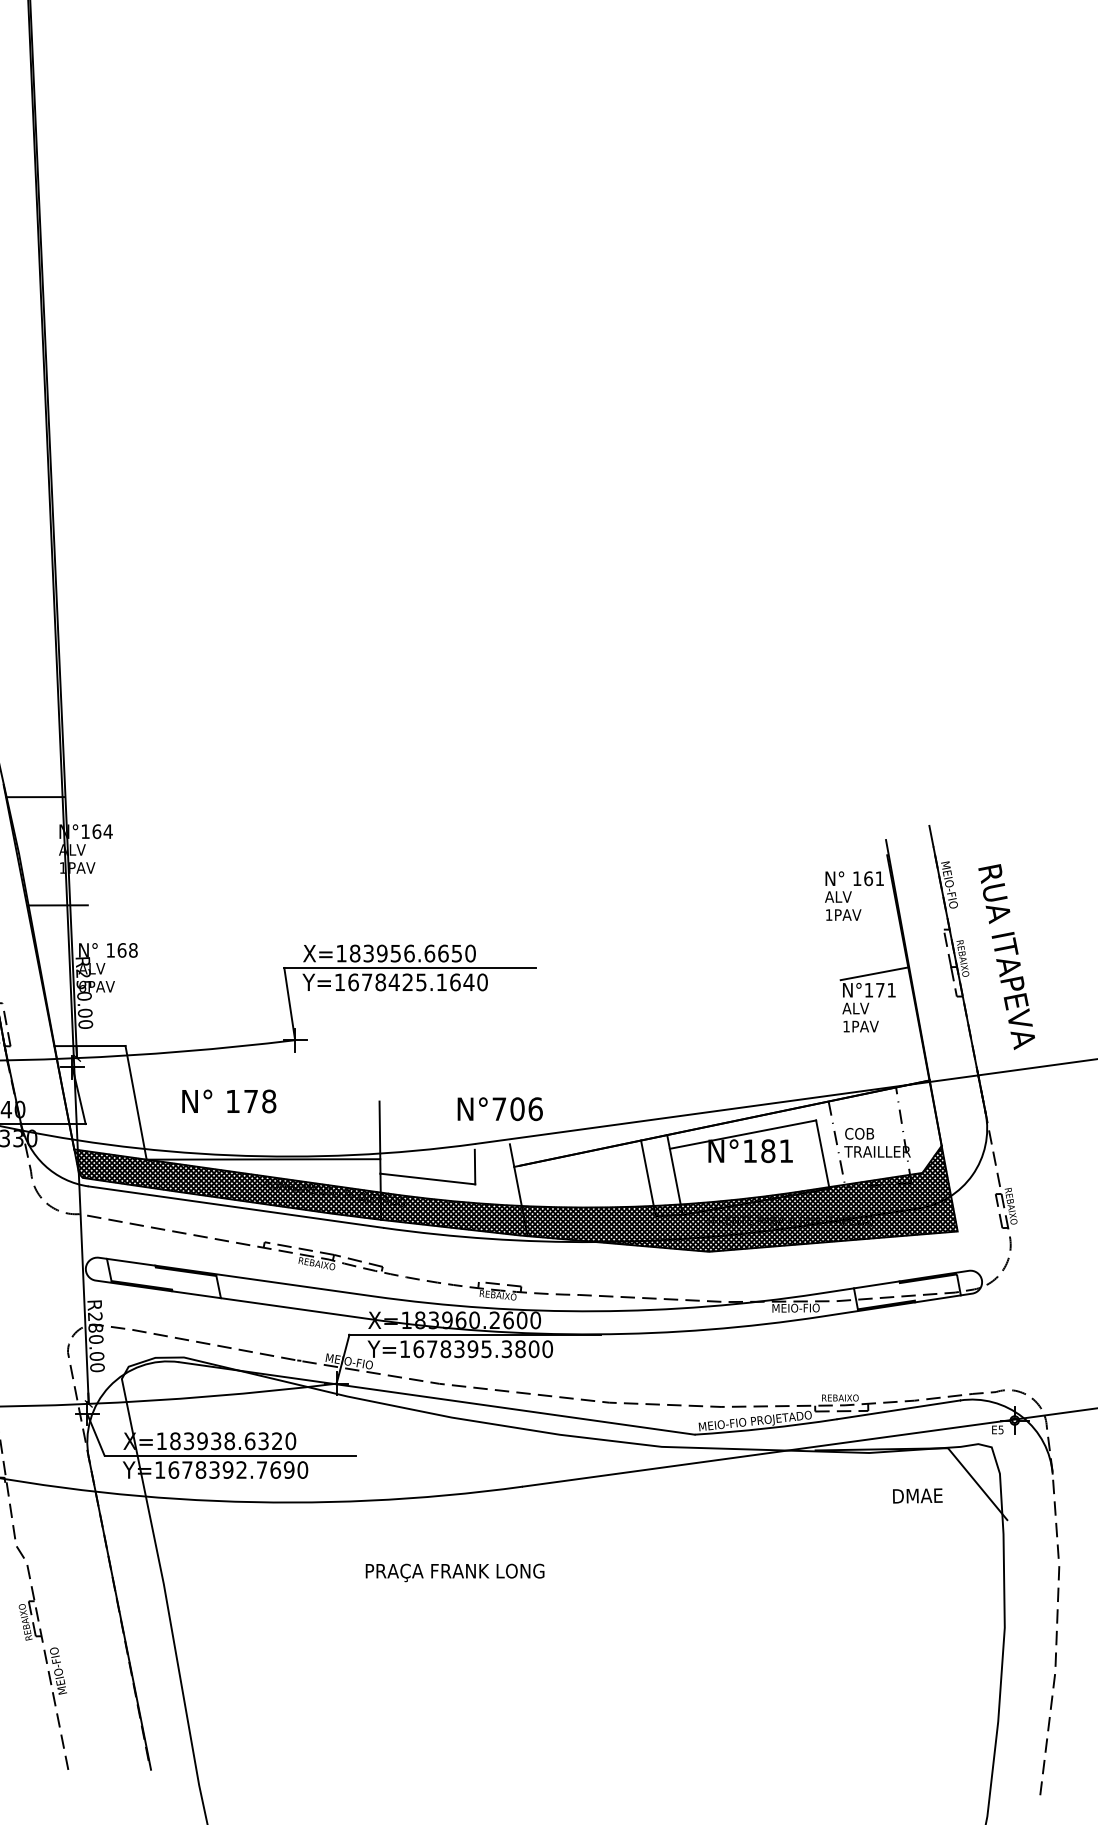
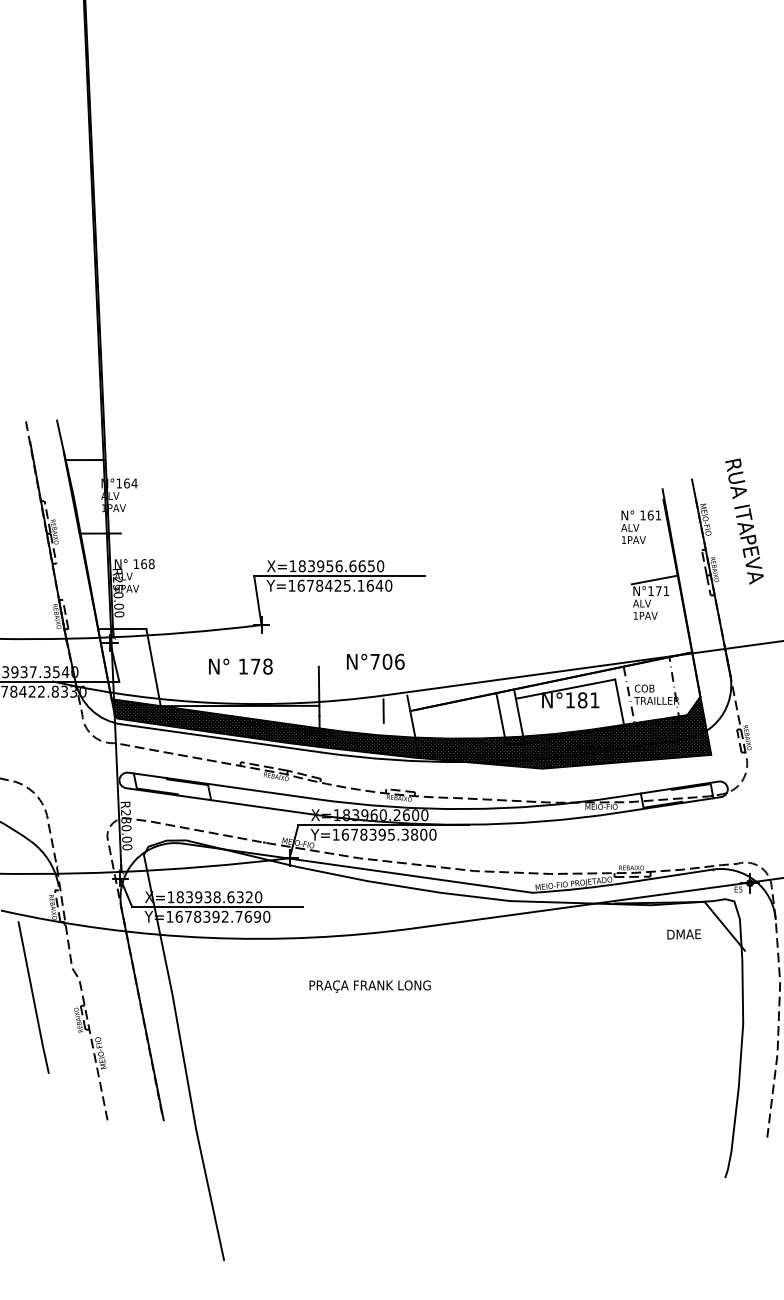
text: (1006, 956) -> (744, 521), moved
text: (228, 1101) -> (240, 666), moved
text: (499, 1108) -> (375, 661), moved
line: (427, 1177) -> (351, 718), removed

